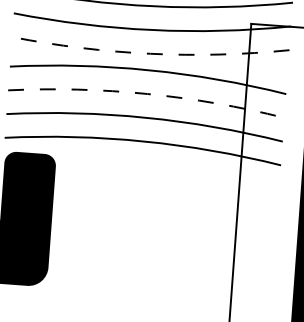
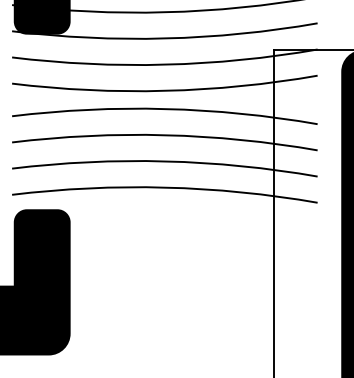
line: (150, 53) -> (165, 90), dashed -> solid
line: (147, 94) -> (165, 135), dashed -> solid

